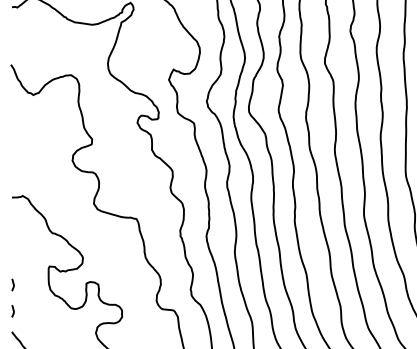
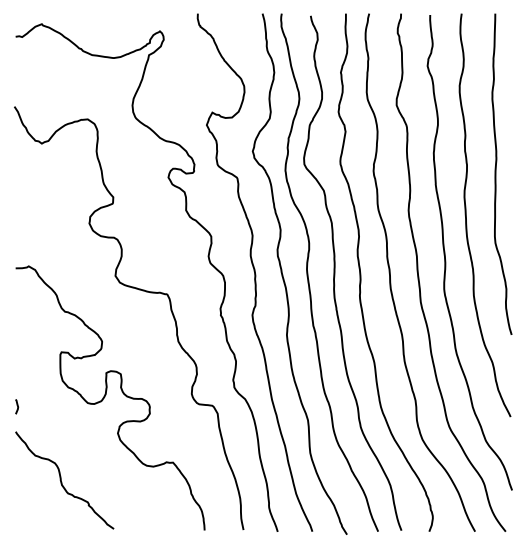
curve: (13, 284) -> (17, 374), removed

